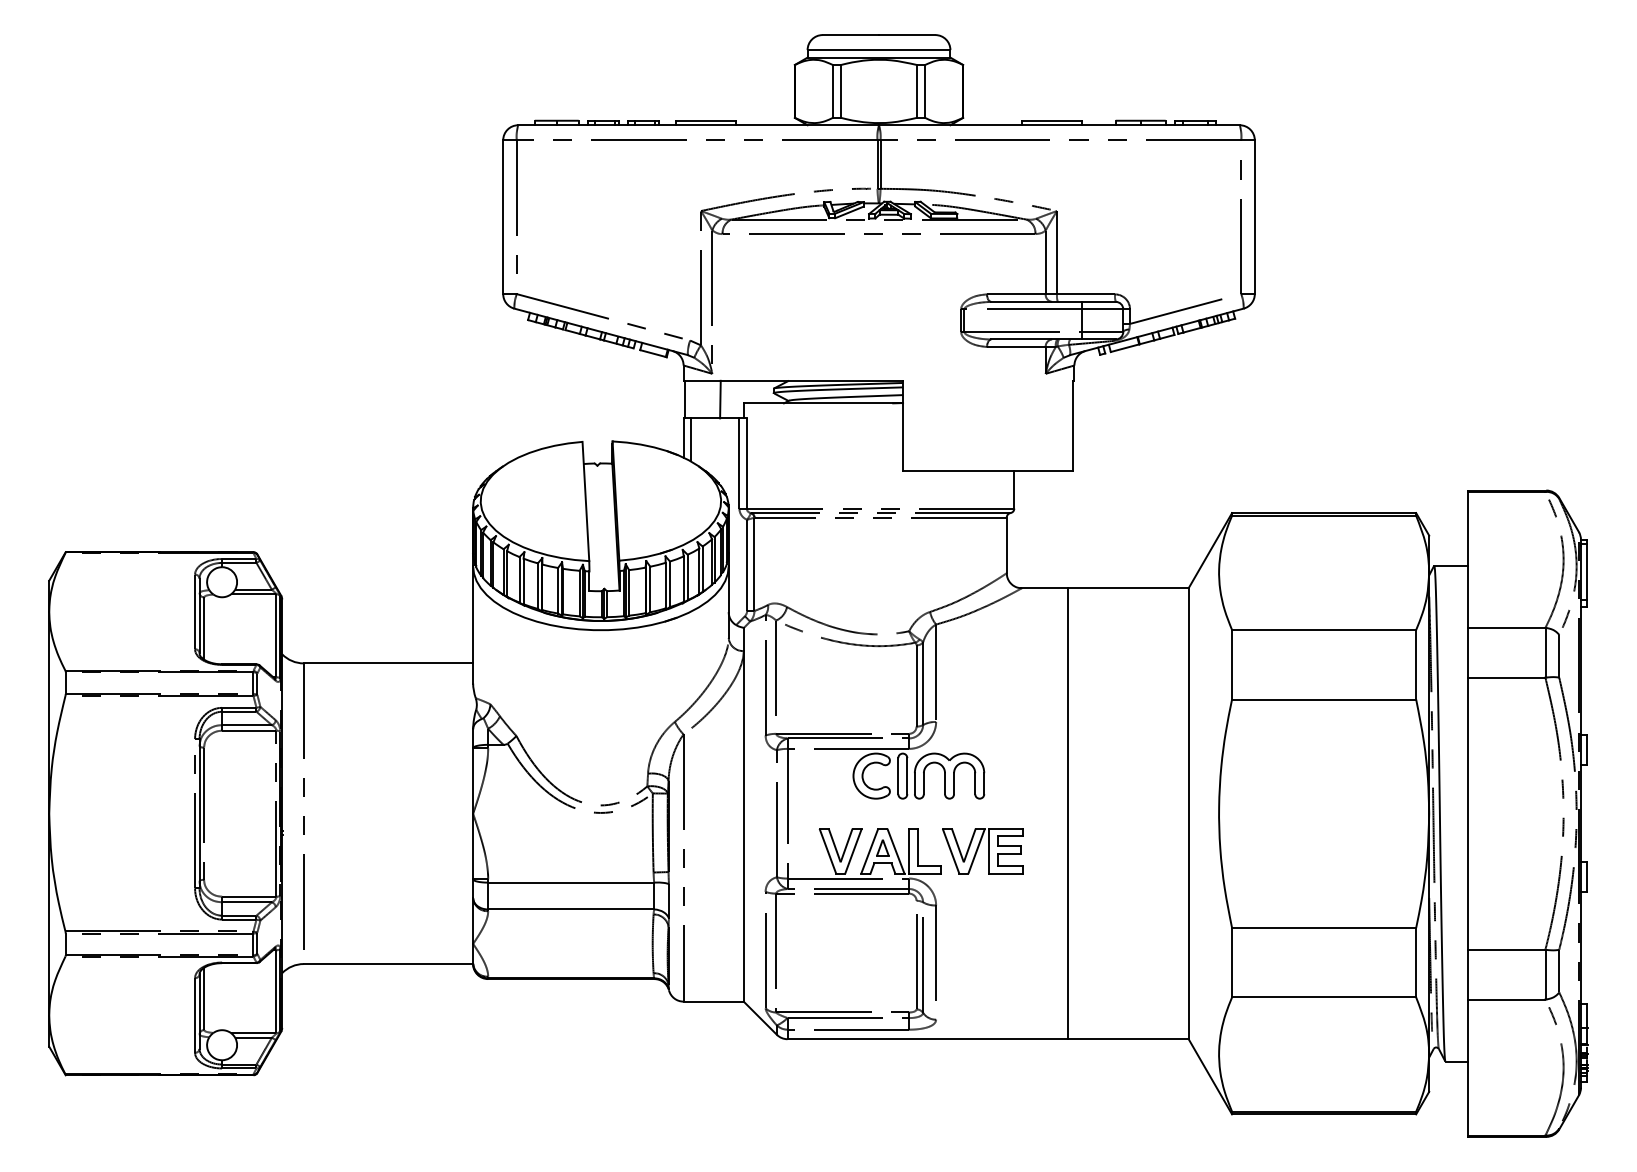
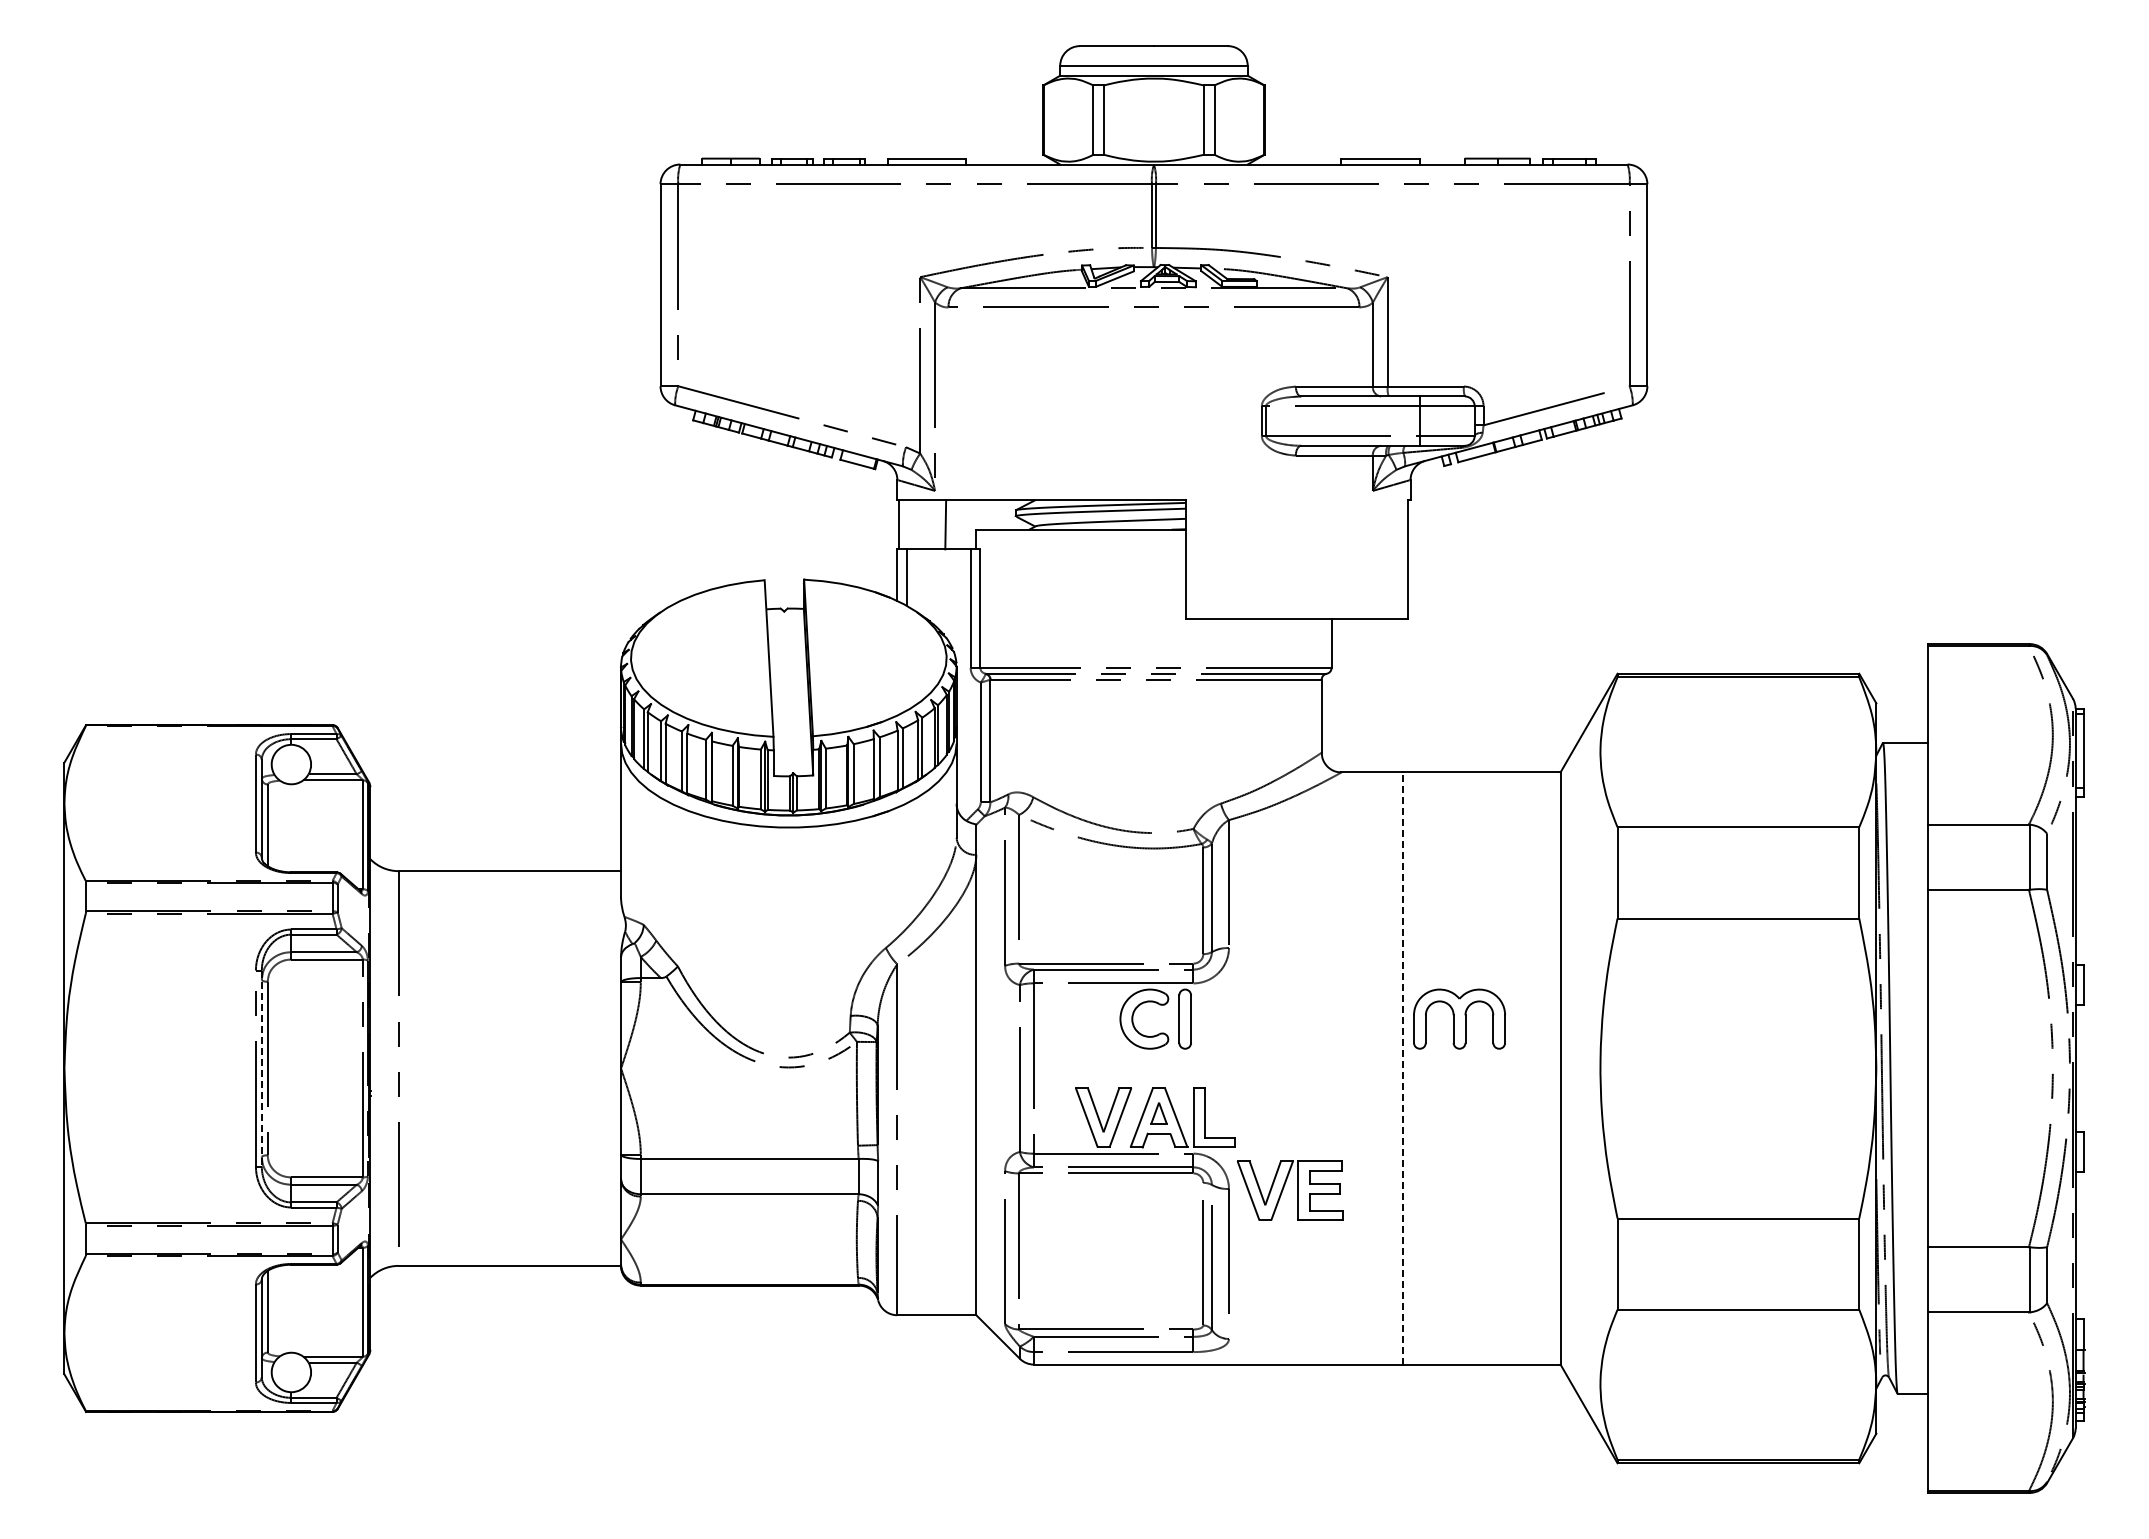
part: (949, 775) -> (1459, 1018), moved
line: (199, 813) -> (261, 1068), solid -> dashed
line: (1068, 813) -> (1402, 1068), solid -> dashed
part: (978, 848) -> (1284, 1187), moved

